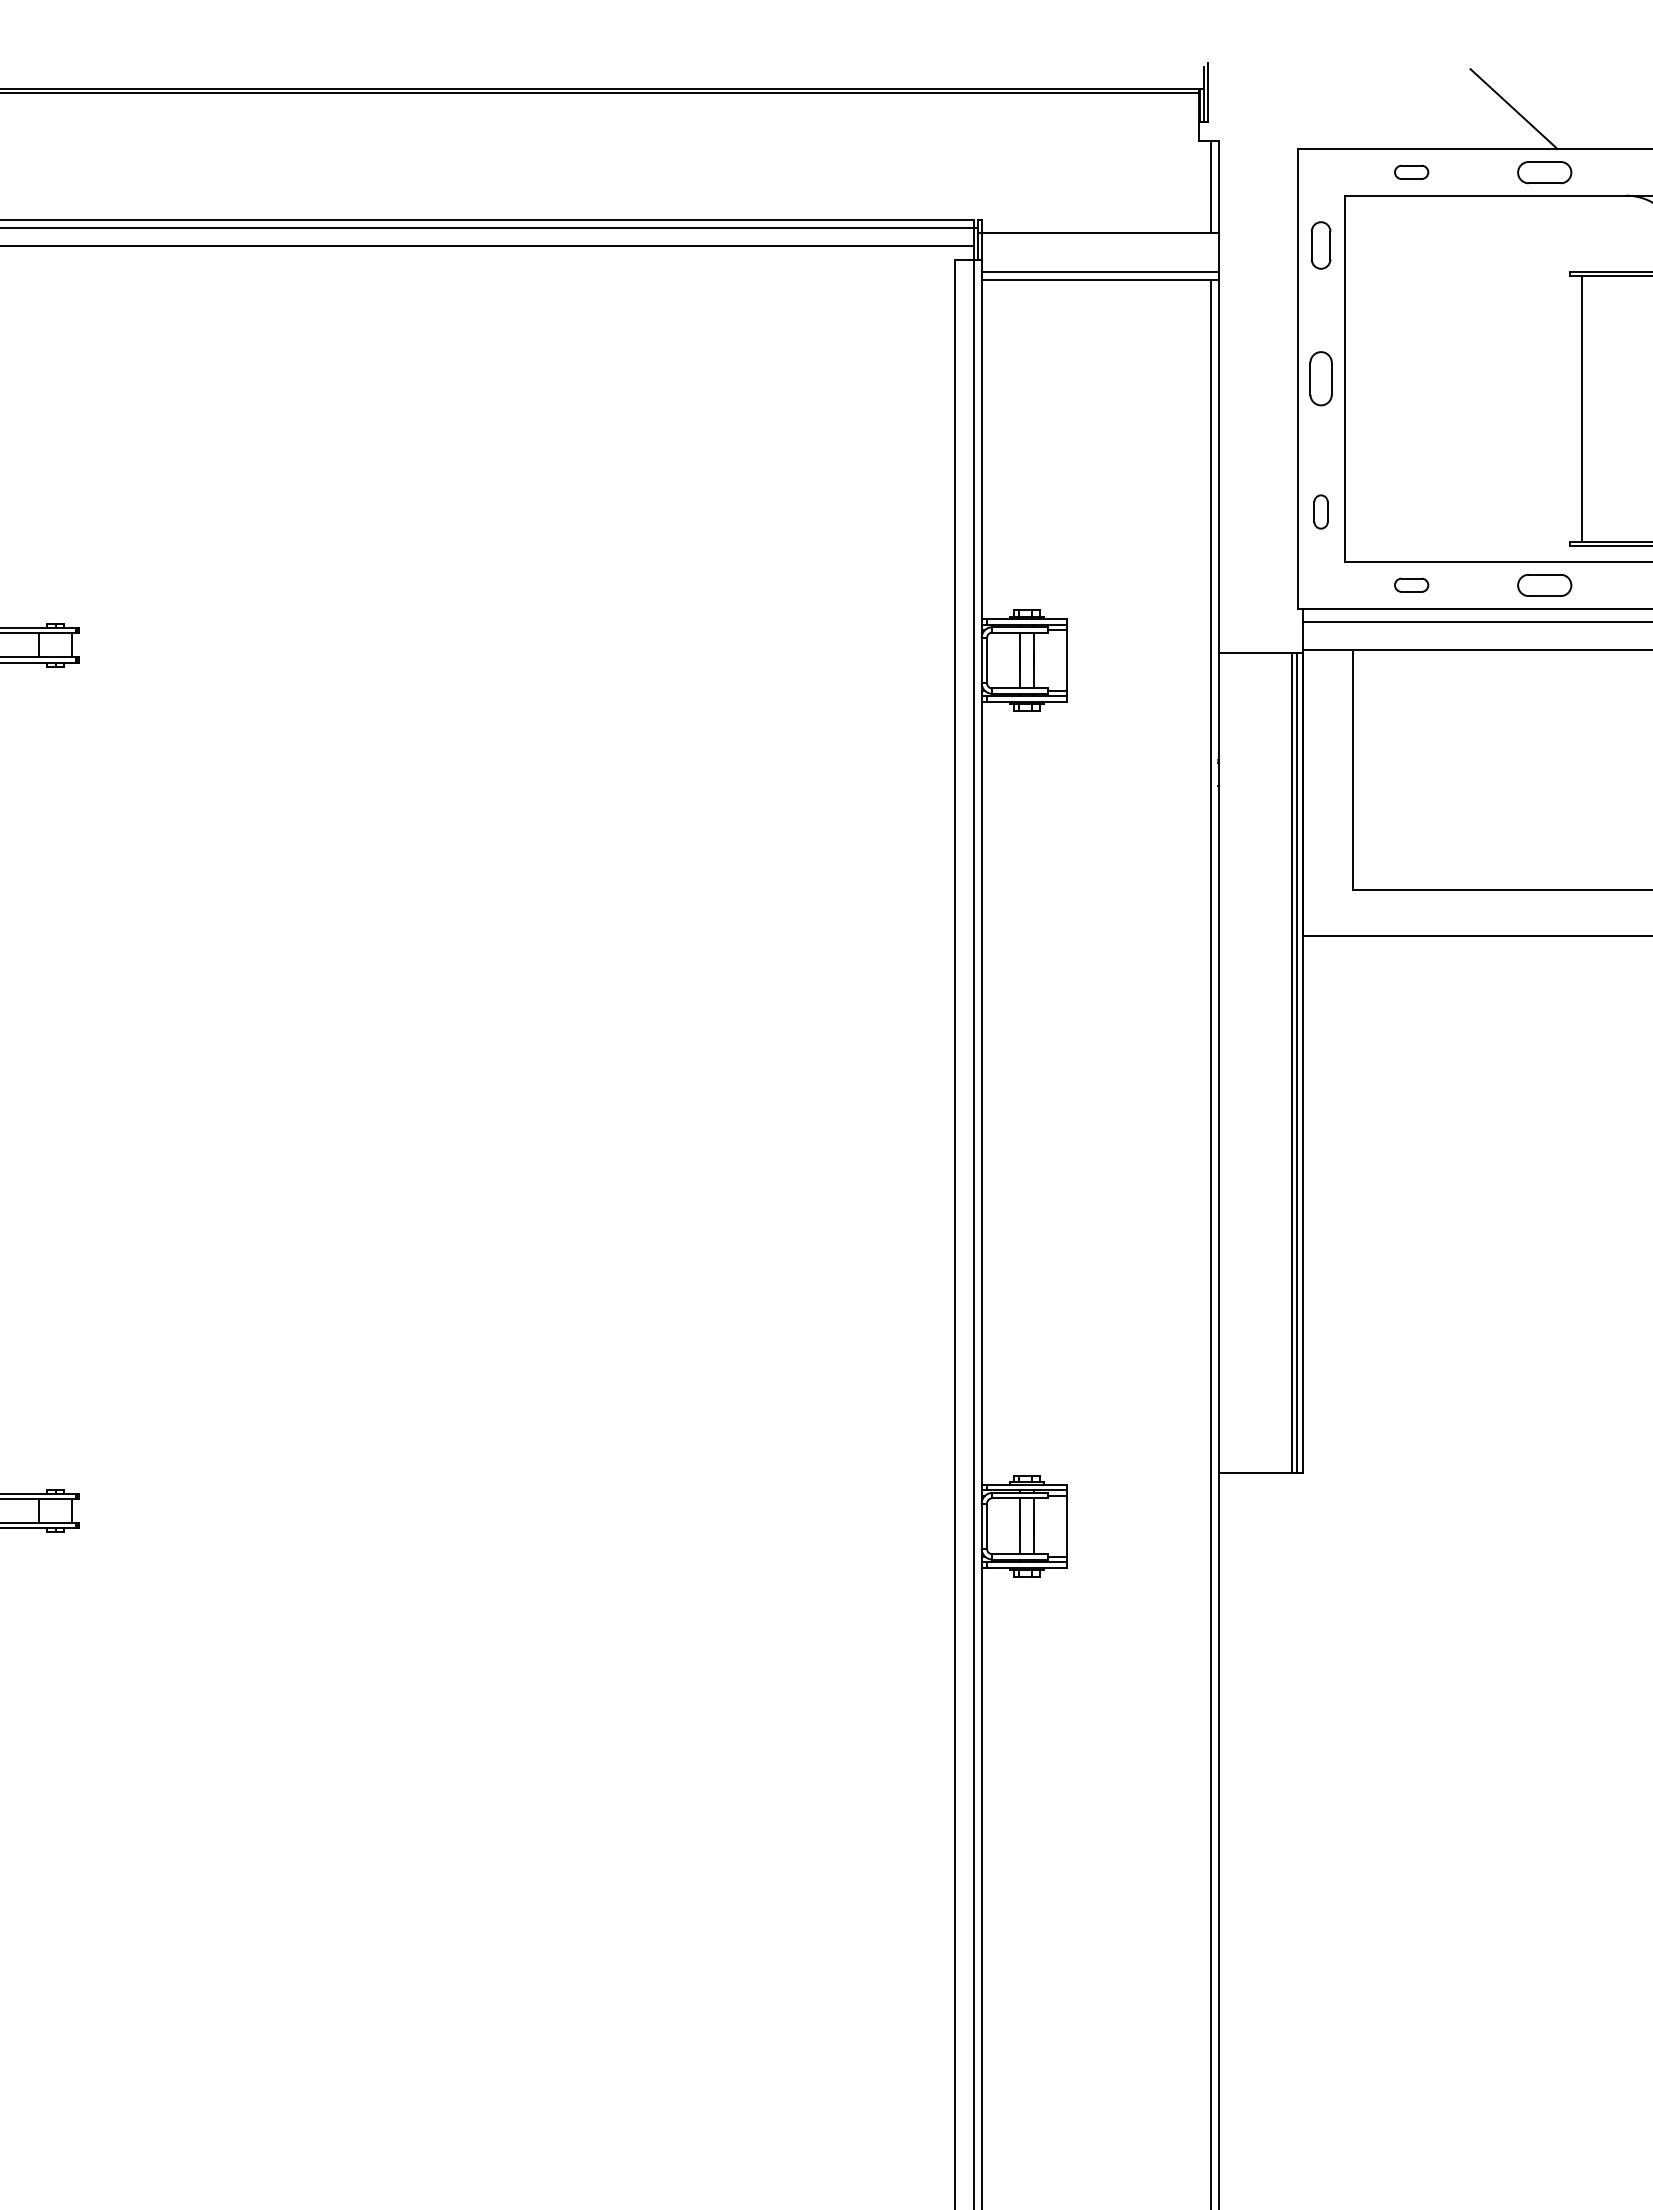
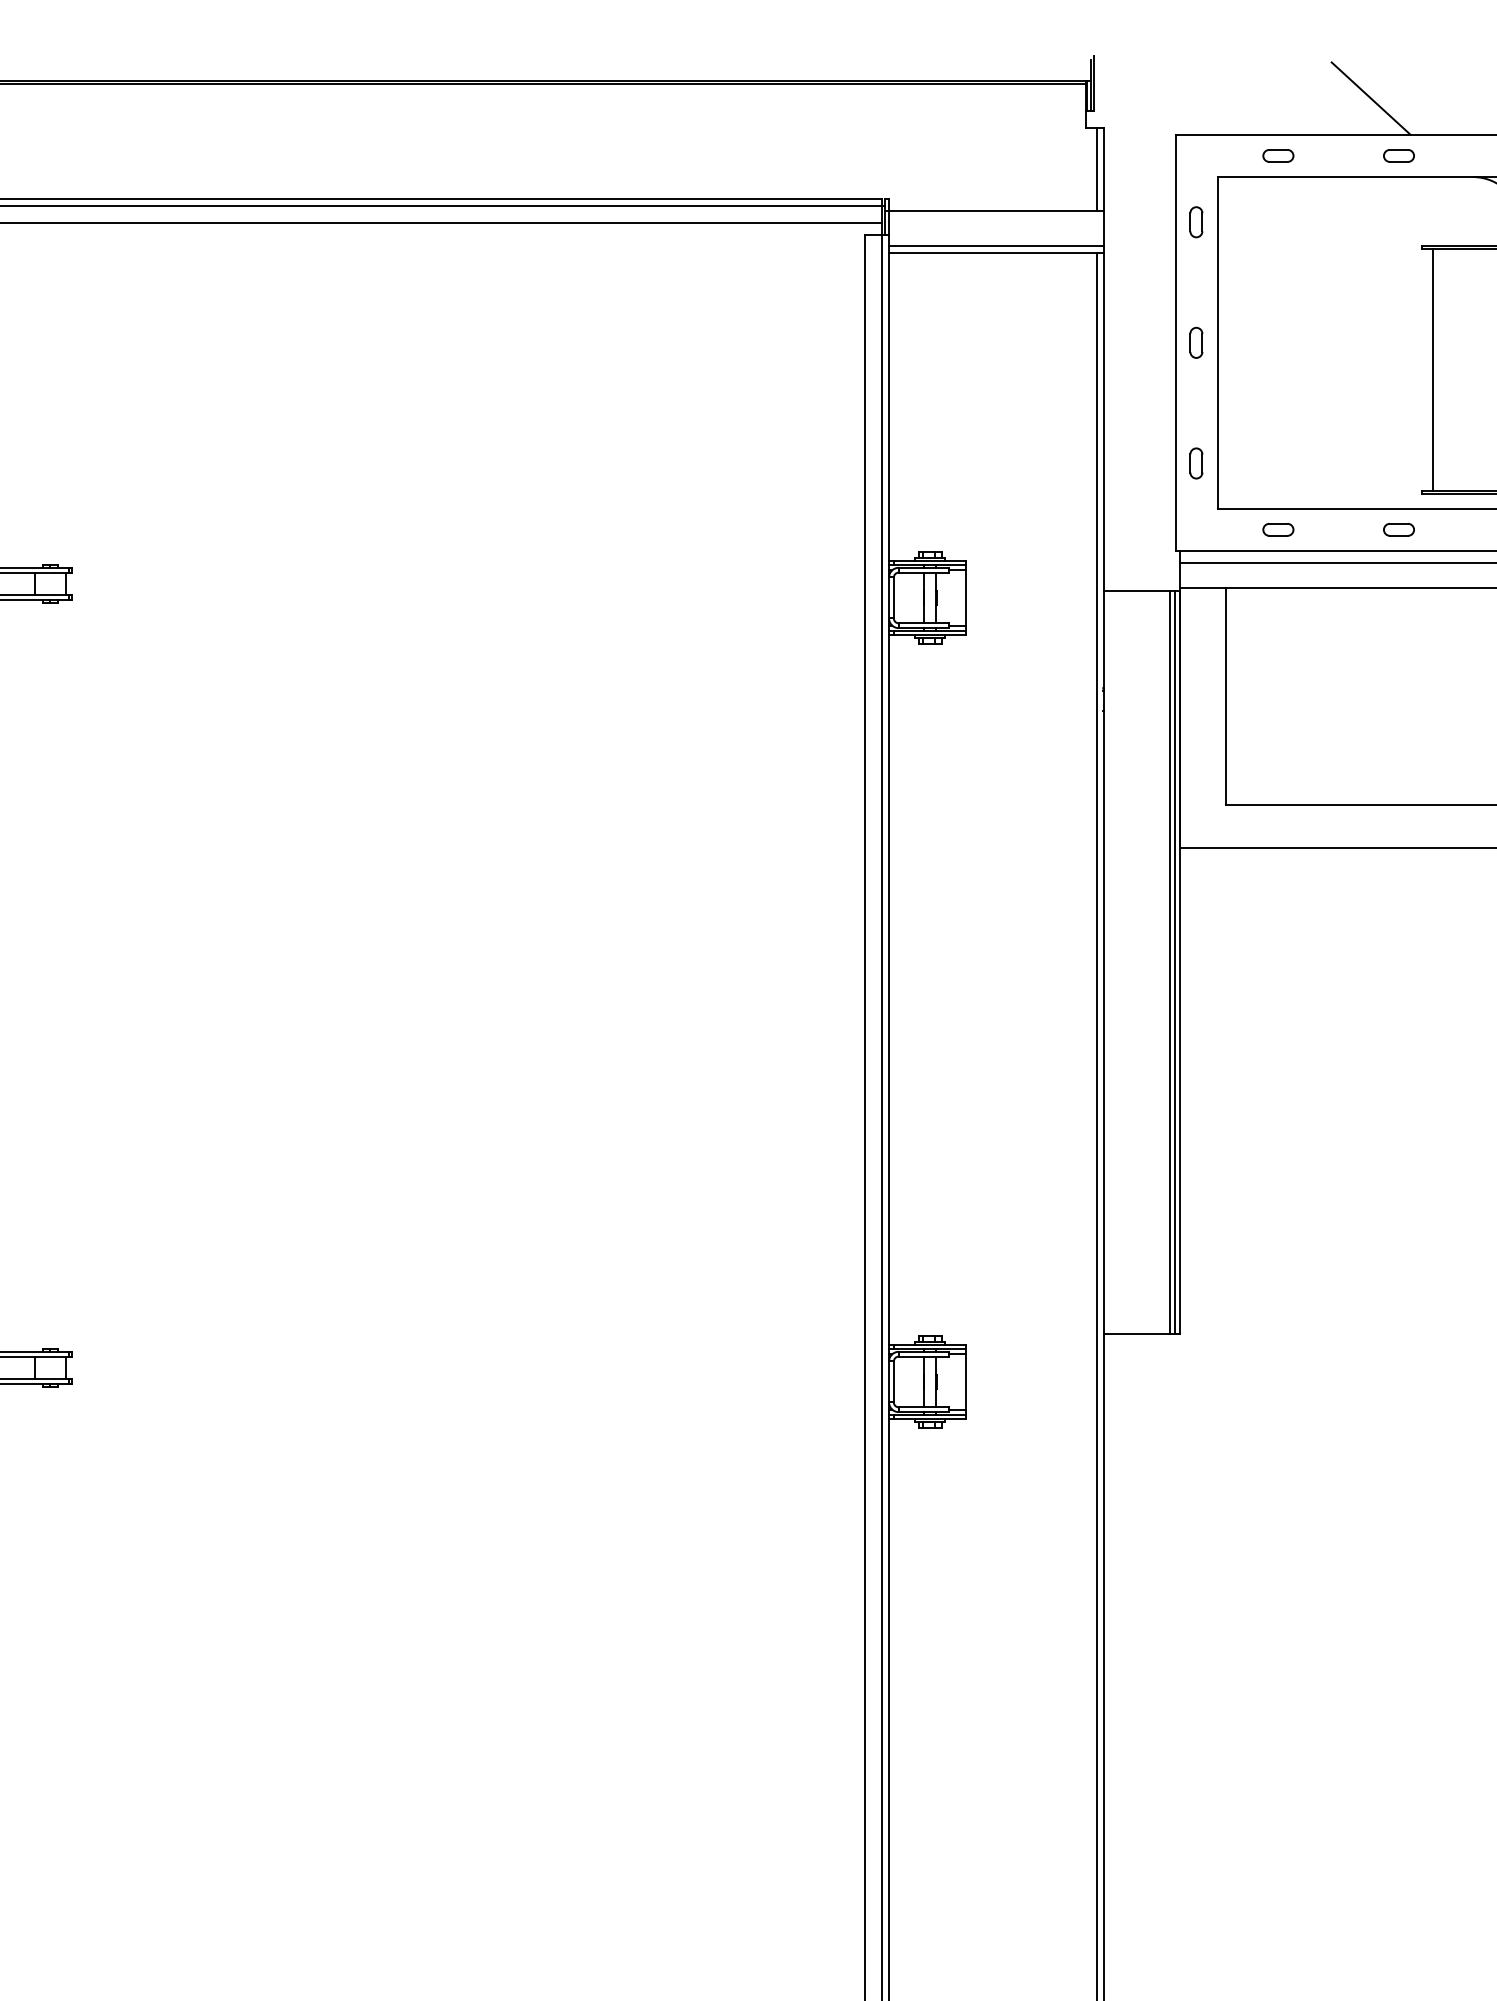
part: (1544, 171) -> (1398, 155), size x0.62
part: (1320, 245) -> (1195, 222), size x0.71
part: (1320, 378) -> (1195, 342), size x0.62
part: (1544, 584) -> (1398, 529), size x0.62

